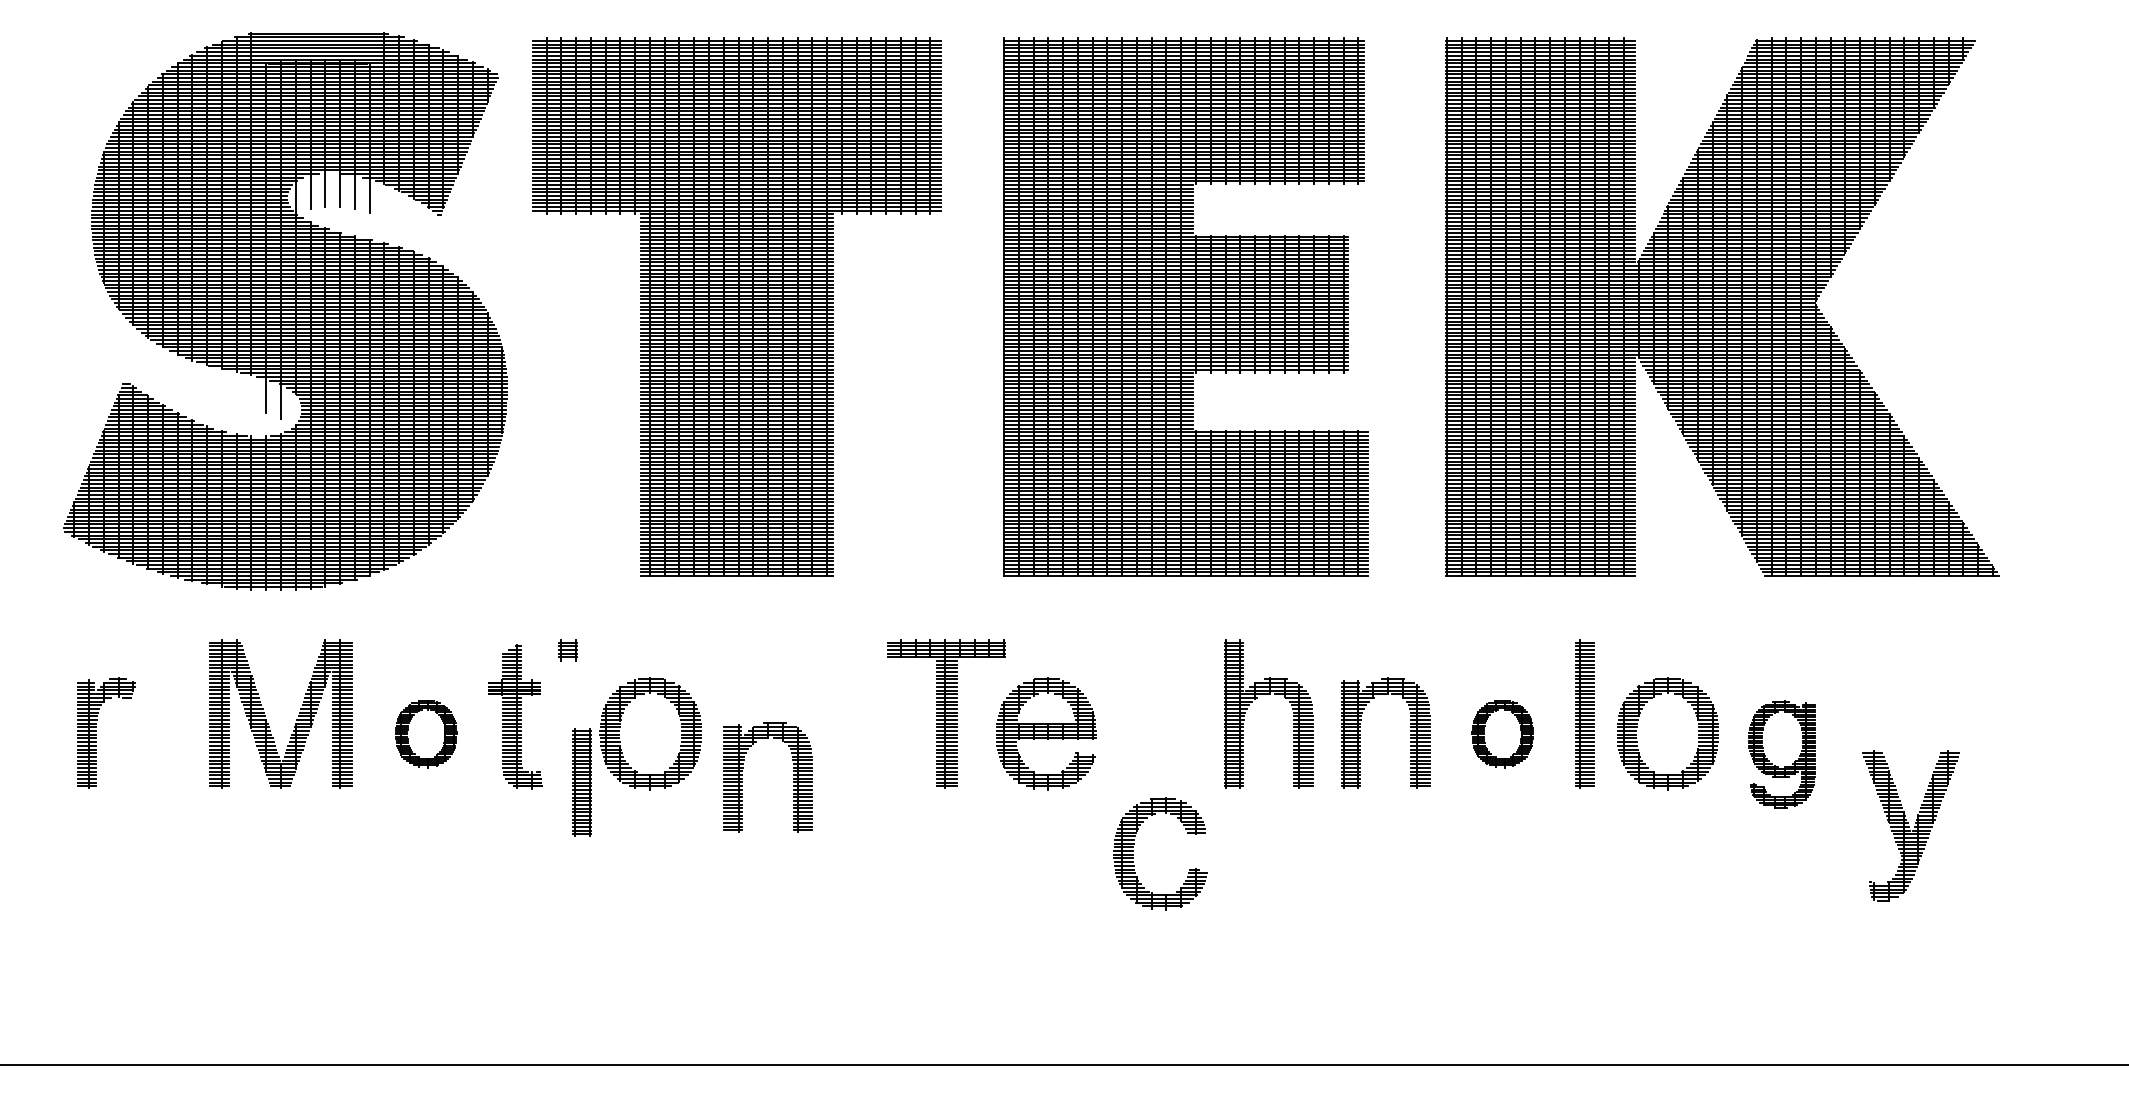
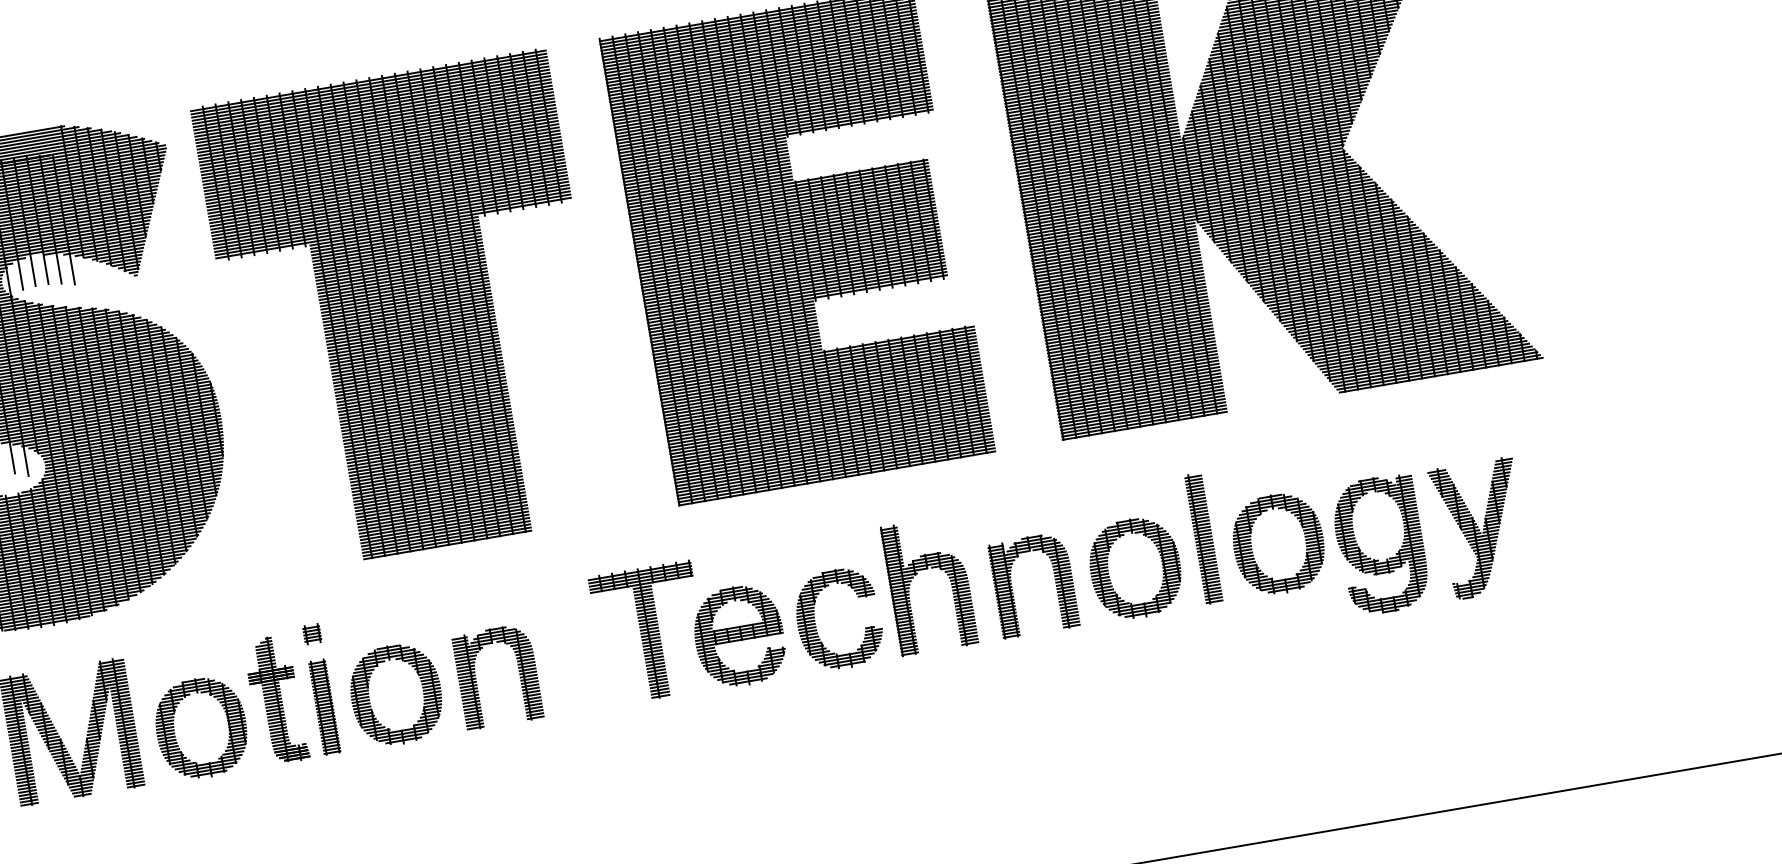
part: (426, 733) -> (201, 727), size x1.67
part: (1502, 733) -> (1135, 568), size x1.67
part: (1781, 754) -> (1380, 544), size x1.43
part: (742, 778) -> (475, 681), moved
part: (581, 782) -> (324, 707), moved
part: (1910, 825) -> (1480, 528), moved
part: (1133, 854) -> (815, 623), moved

